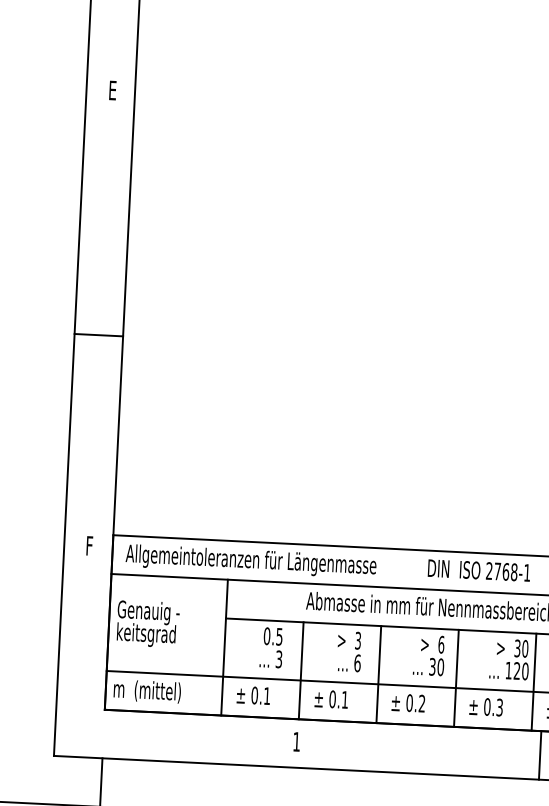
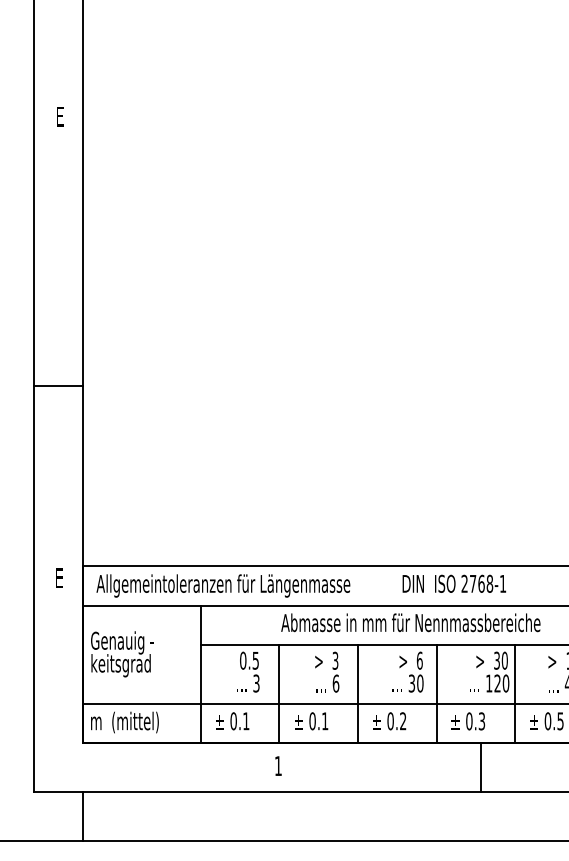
line: (98, 334) -> (57, 385), moved
text: (89, 547) -> (59, 579), F -> E
line: (540, 755) -> (481, 767), moved

